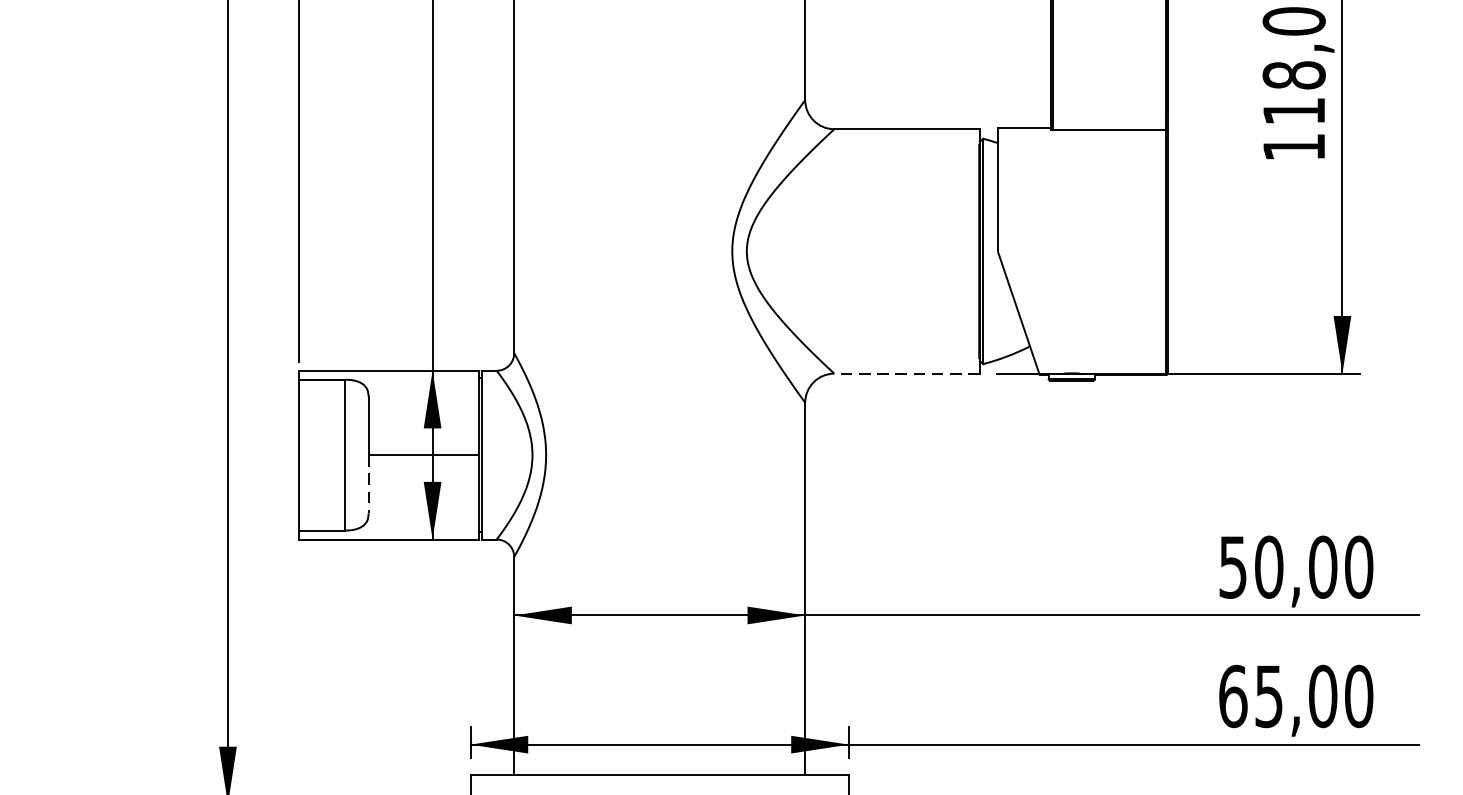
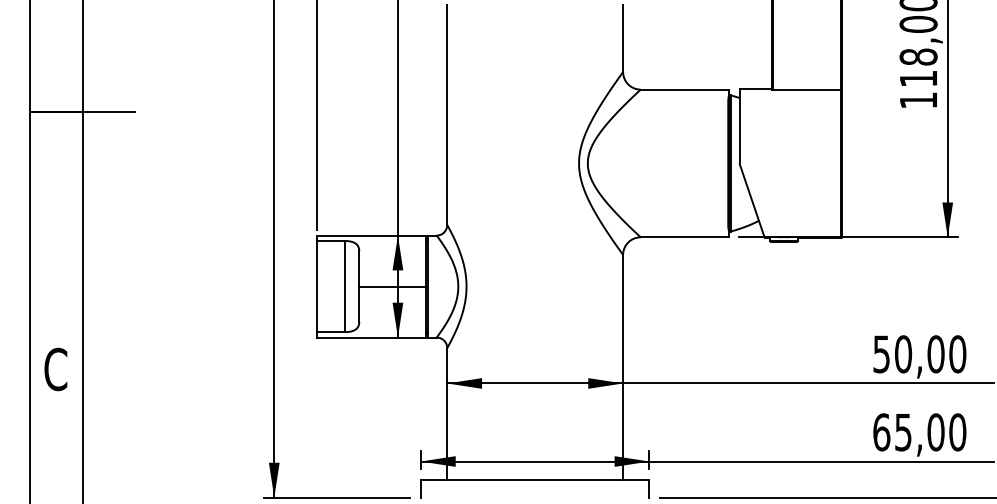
line: (906, 373) -> (684, 237), dashed -> solid
line: (368, 484) -> (359, 304), dashed -> solid

